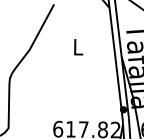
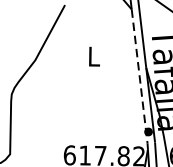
line: (116, 67) -> (140, 81), solid -> dashed

